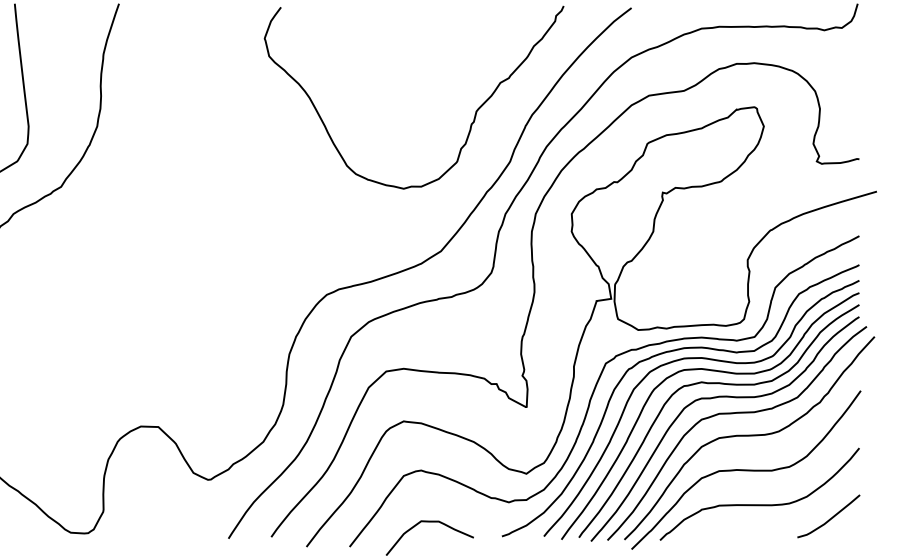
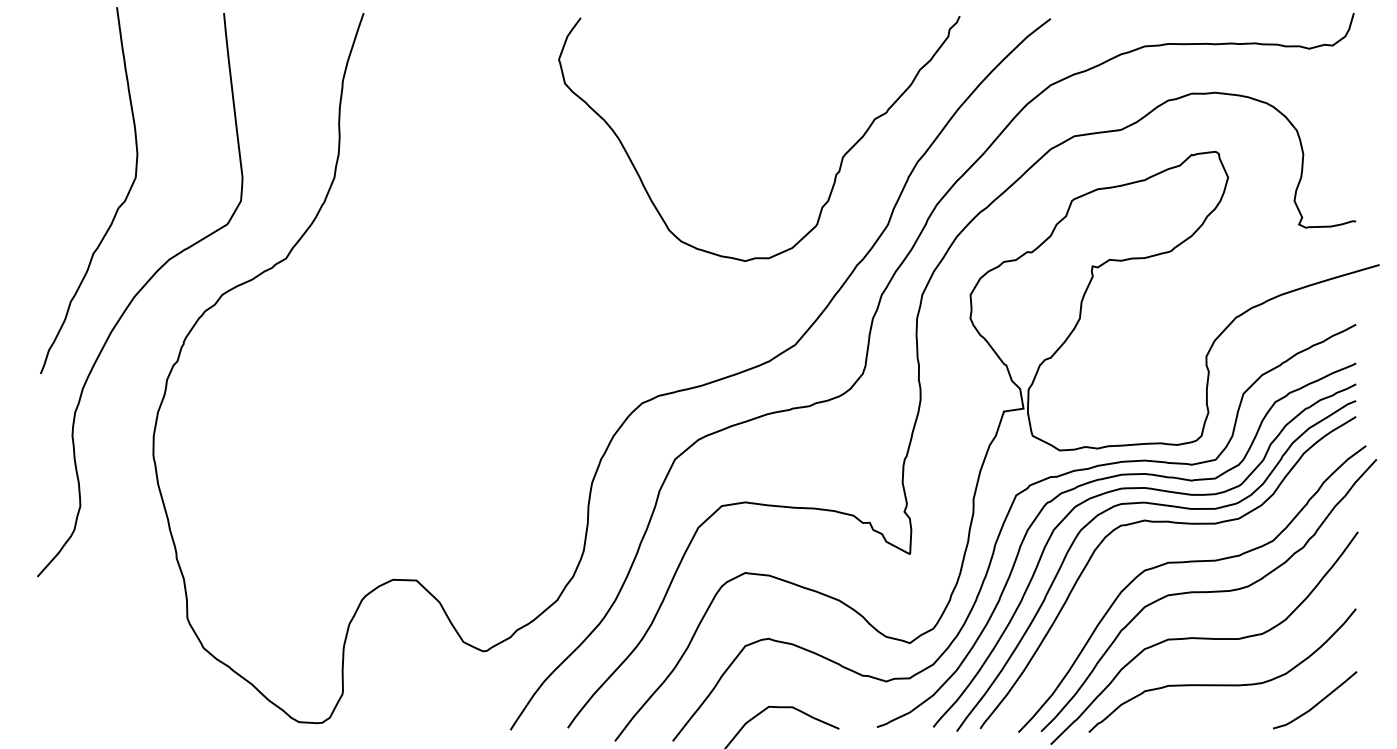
curve: (732, 397) -> (1185, 541), removed

